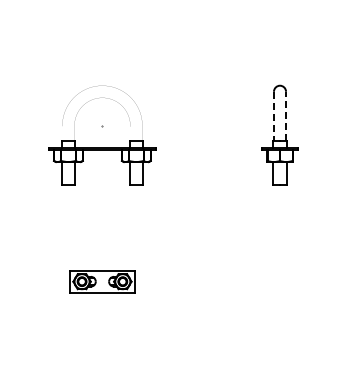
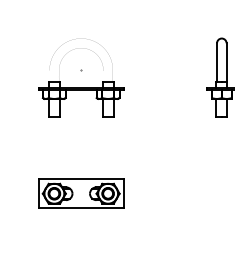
line: (286, 115) -> (226, 62), dashed -> solid
line: (273, 116) -> (216, 62), dashed -> solid
part: (102, 281) -> (81, 193), size x1.67

